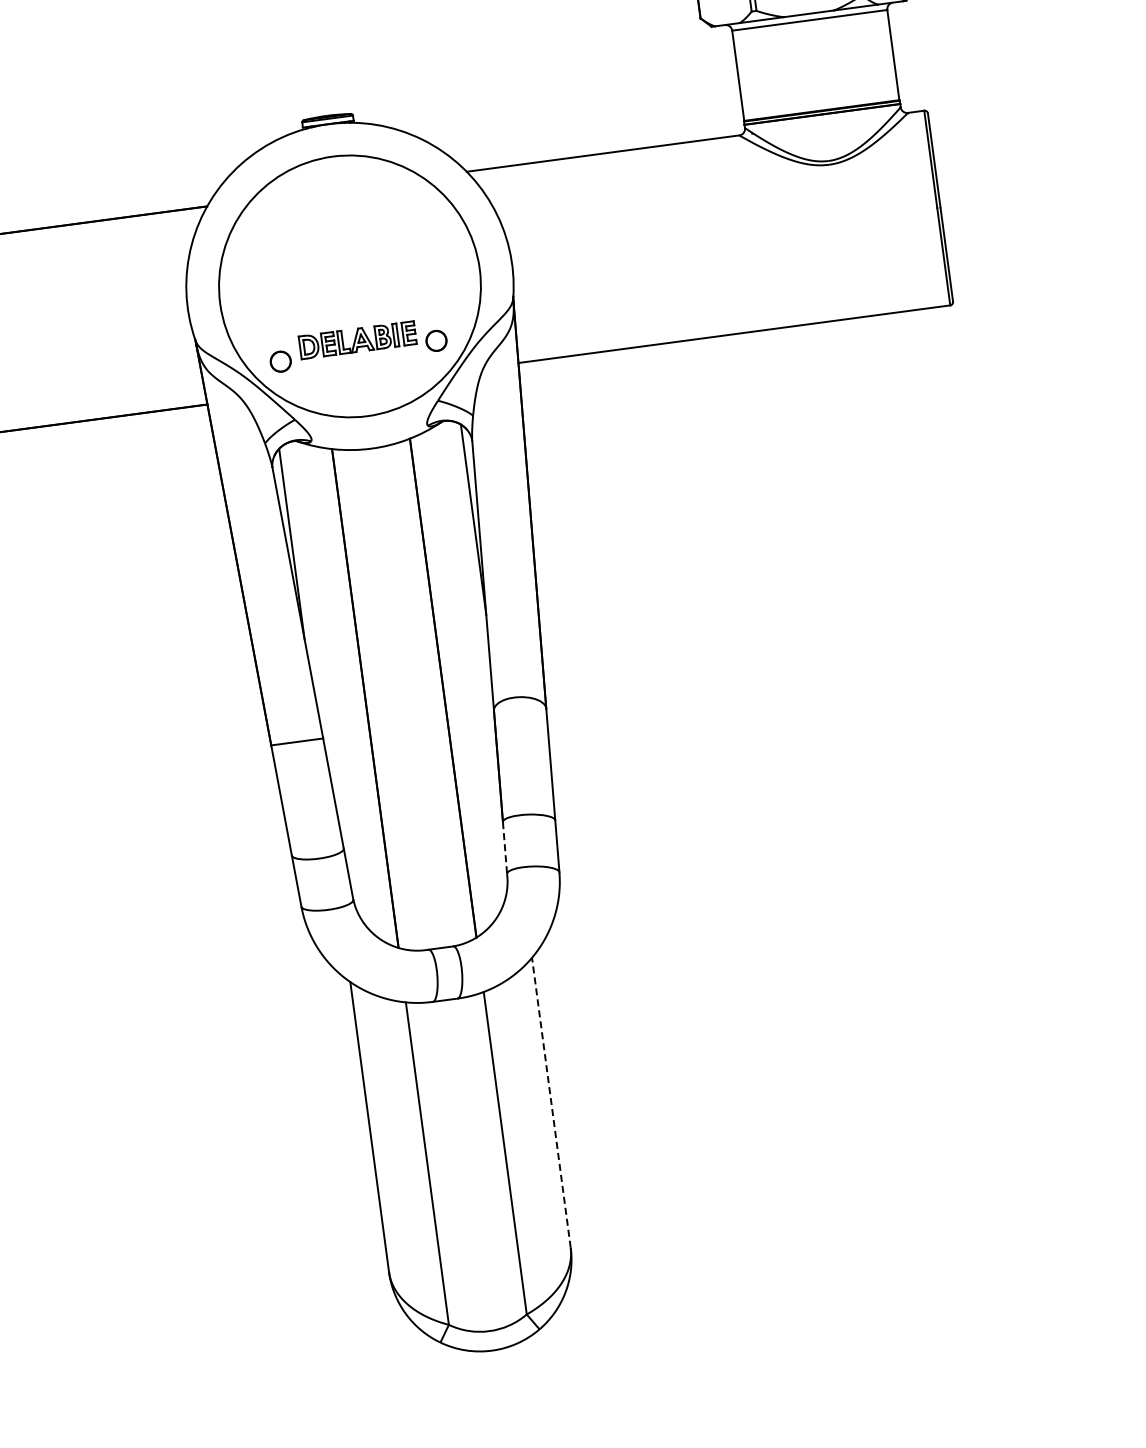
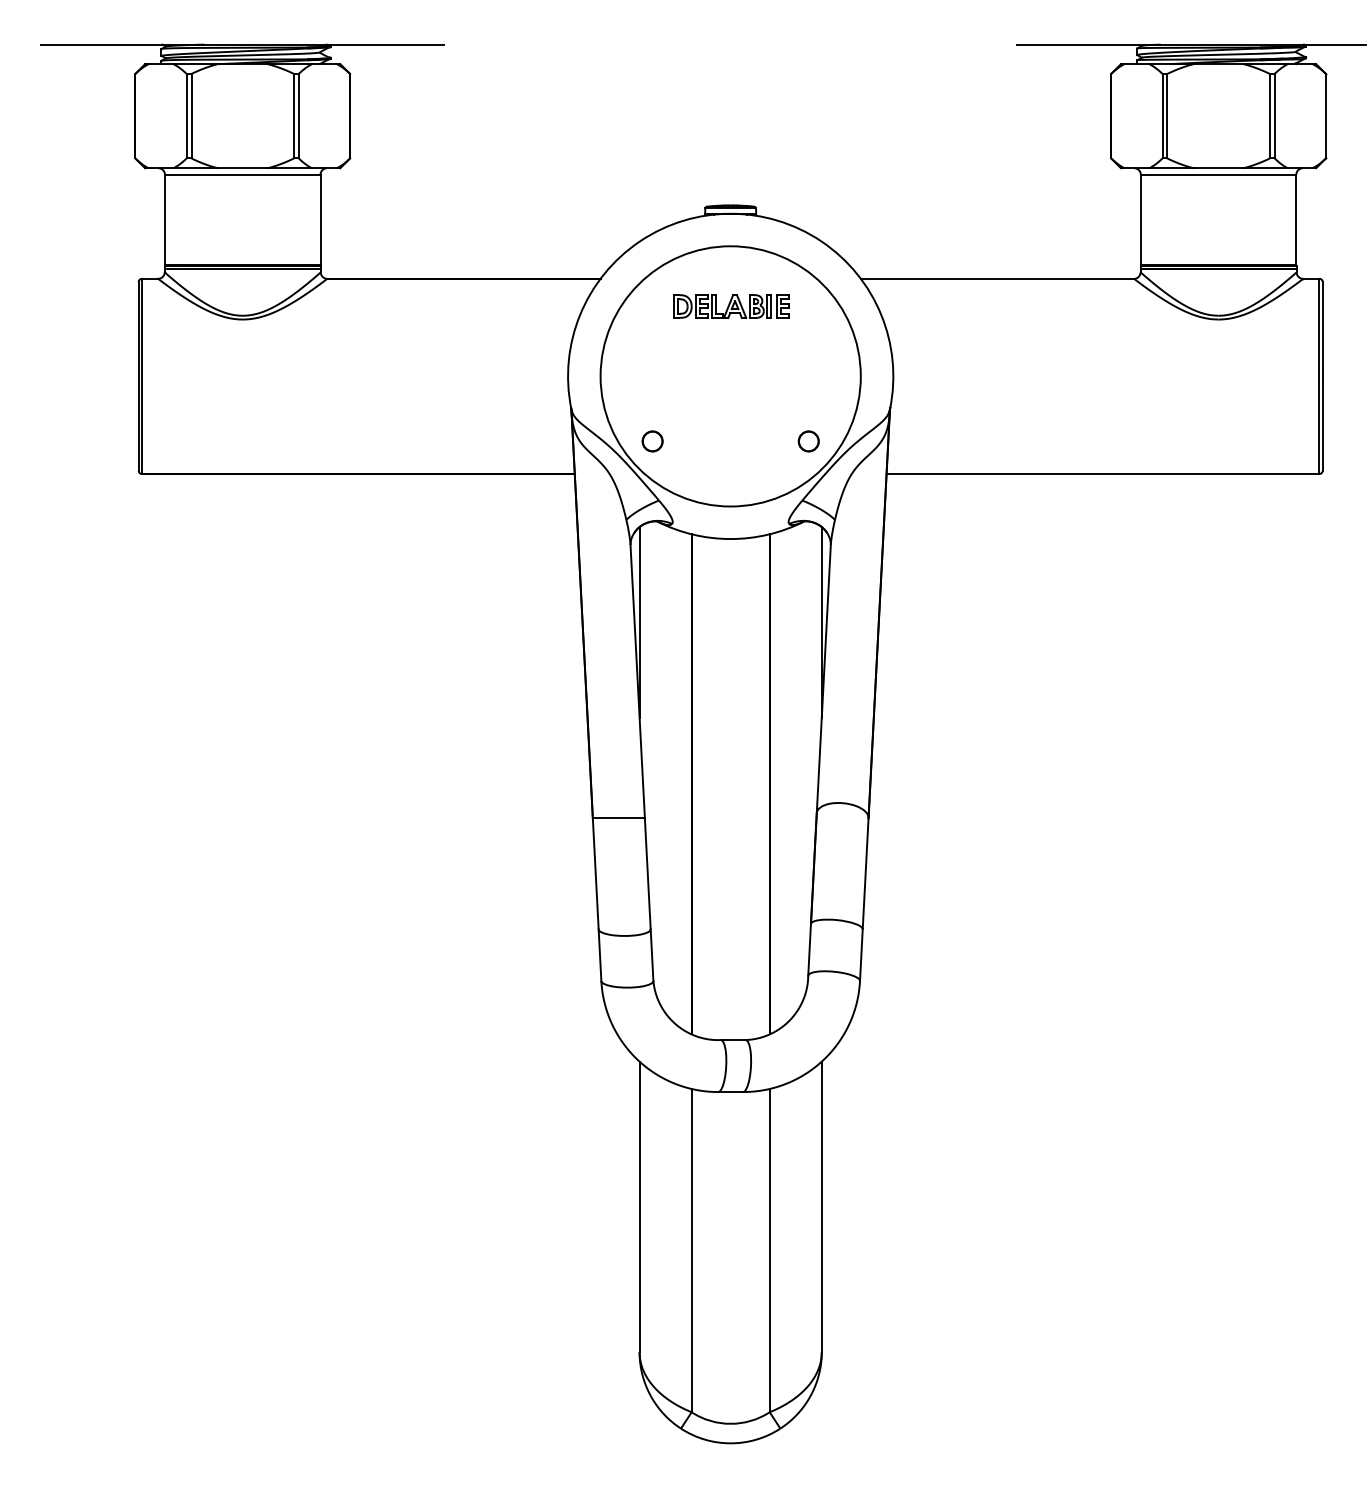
part: (357, 340) -> (731, 306), moved
line: (504, 847) -> (809, 949), dashed -> solid
line: (551, 1102) -> (821, 1206), dashed -> solid

